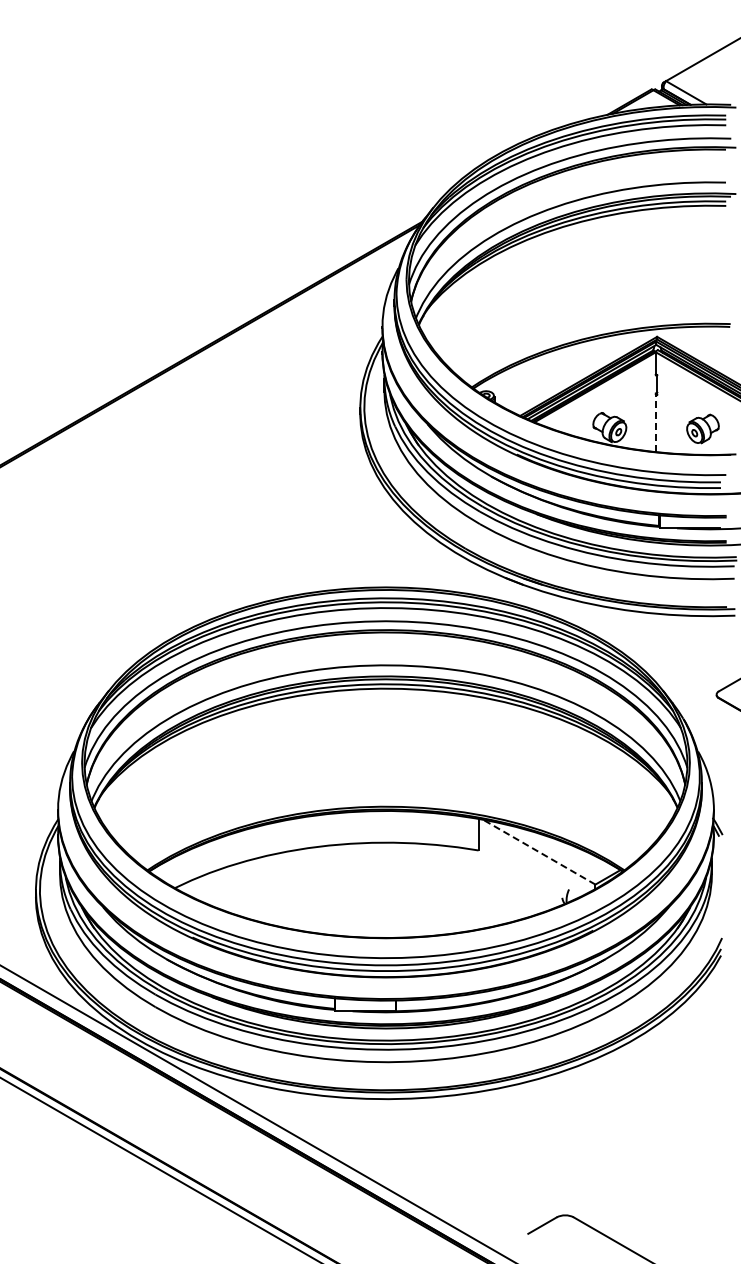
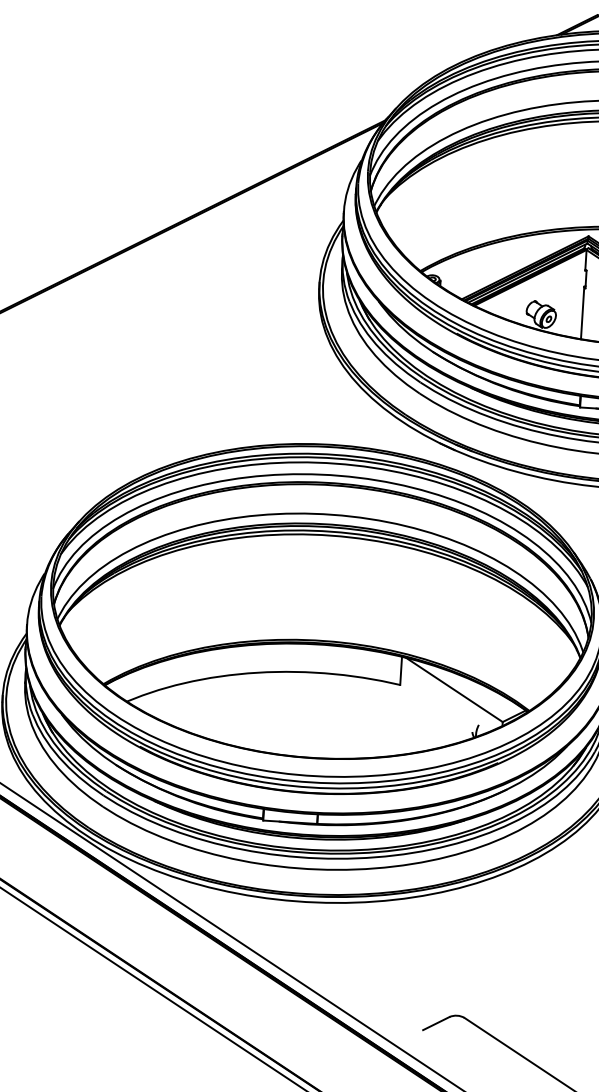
line: (655, 422) -> (582, 312), dashed -> solid
line: (539, 852) -> (454, 690), dashed -> solid

